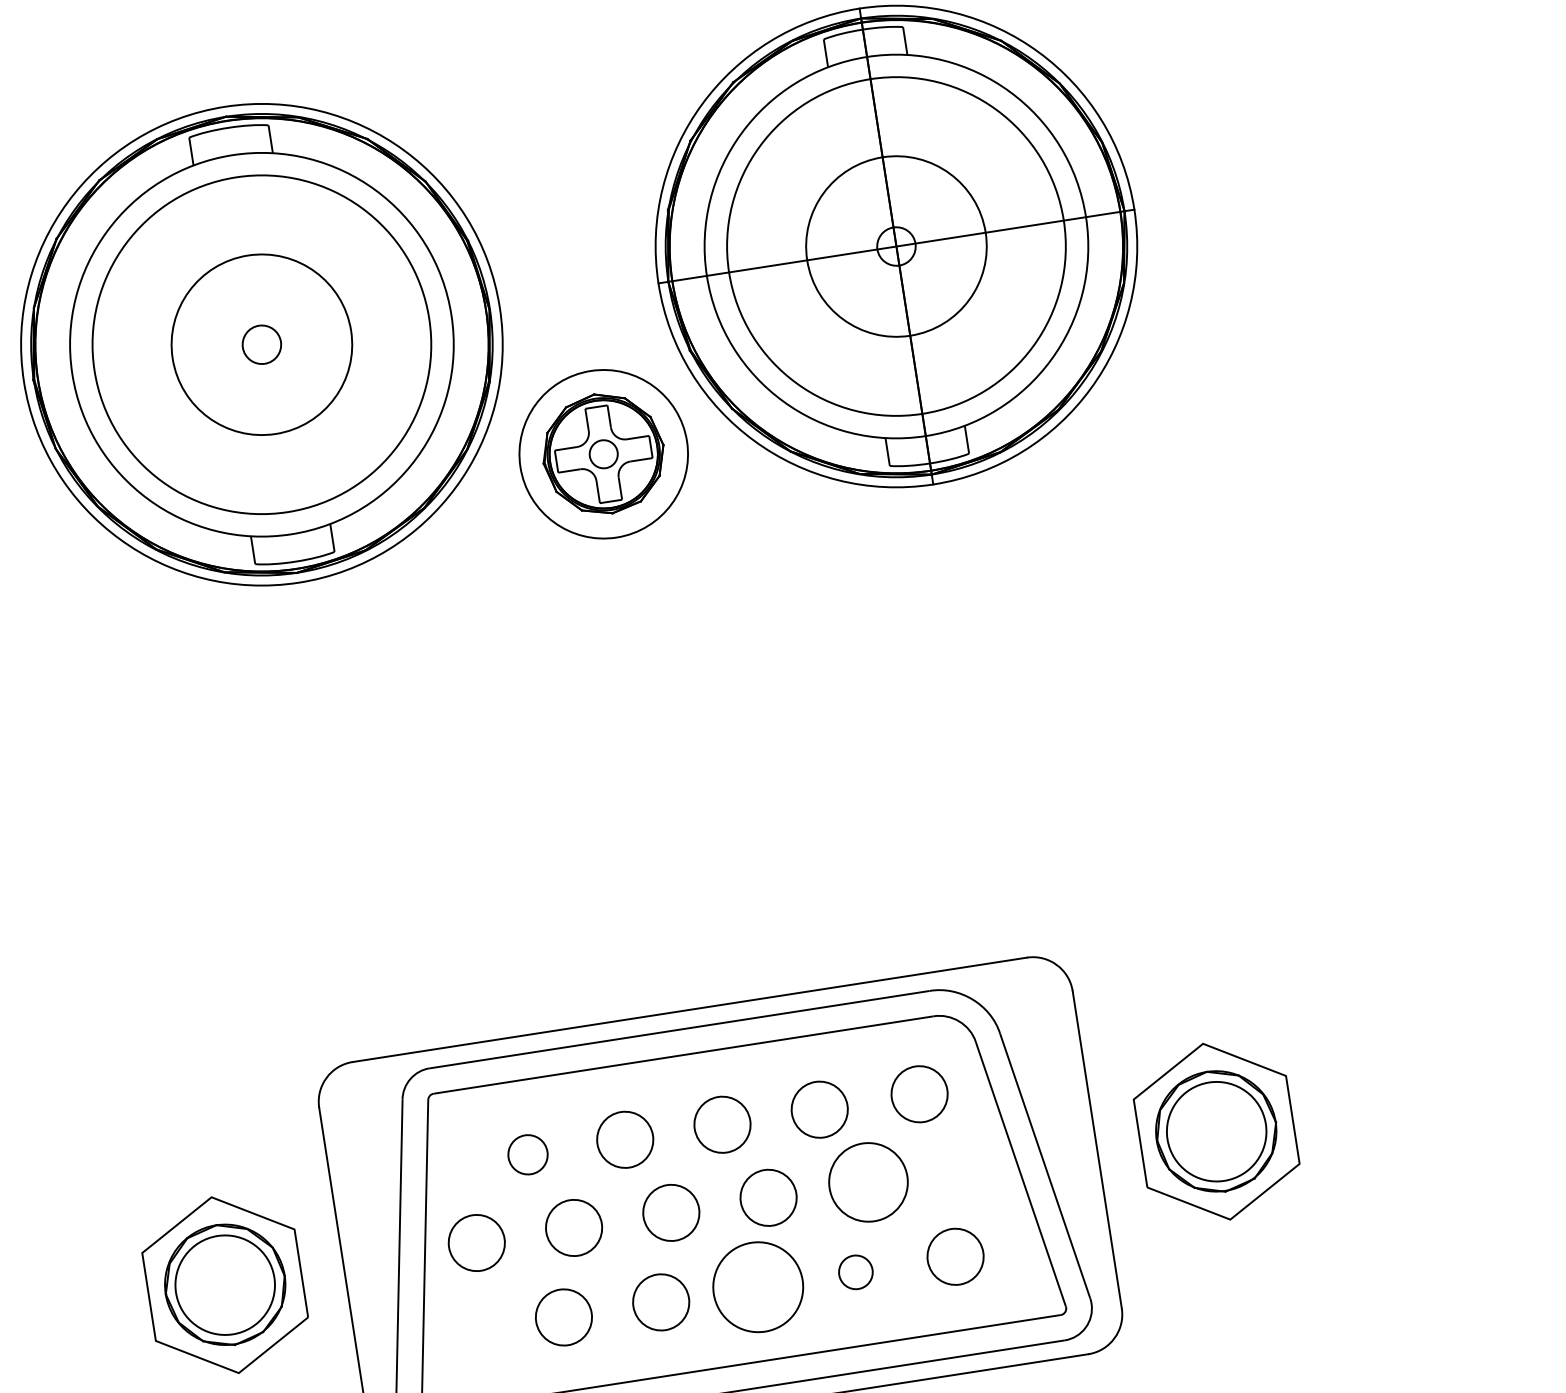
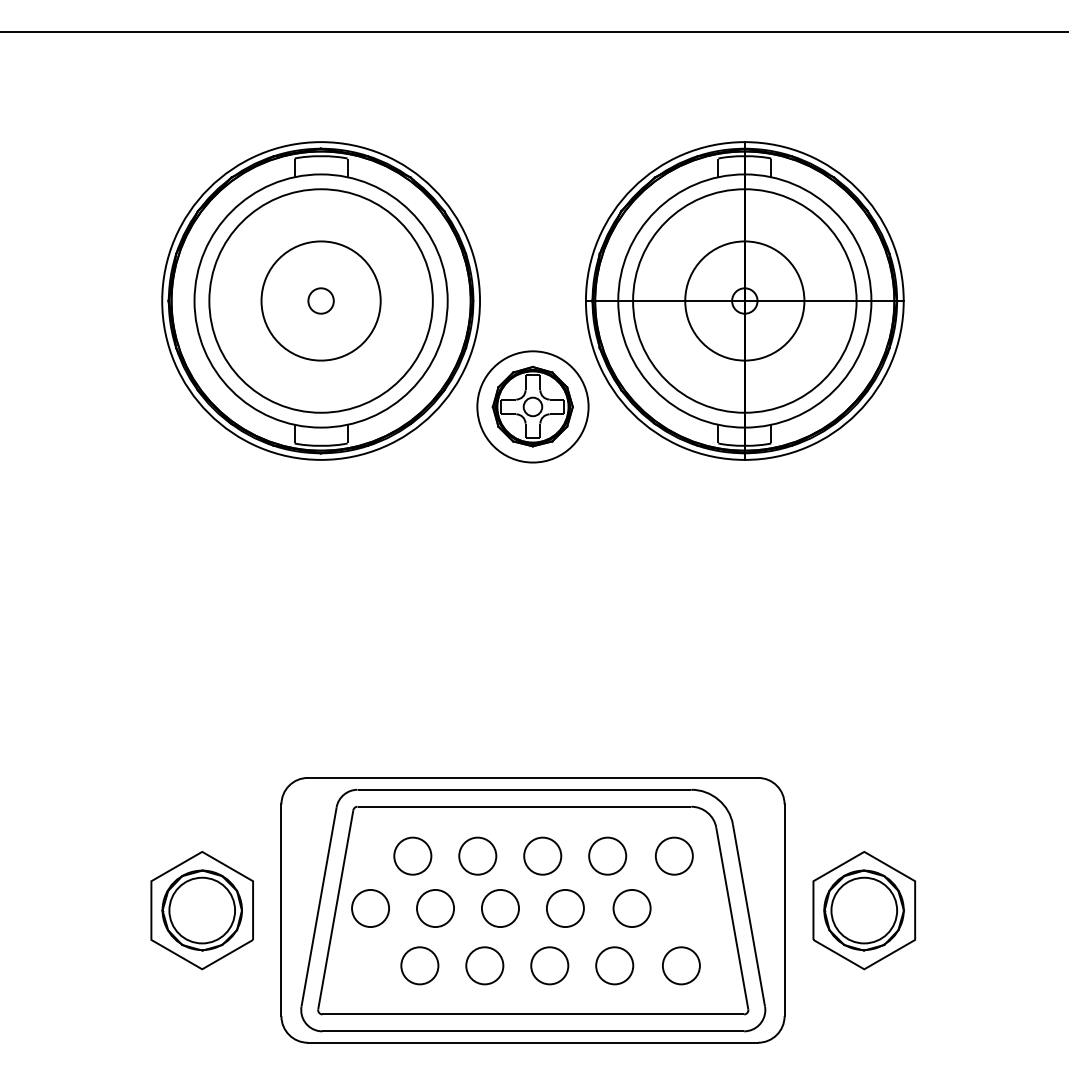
part: (527, 1153) -> (412, 855), size x1.43
part: (867, 1182) -> (631, 908), size x0.71
part: (855, 1271) -> (614, 965), size x1.67
part: (757, 1286) -> (549, 965), size x0.62

